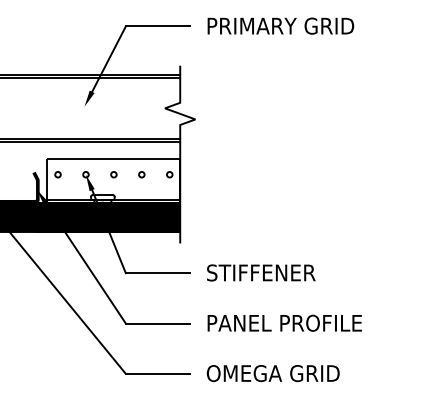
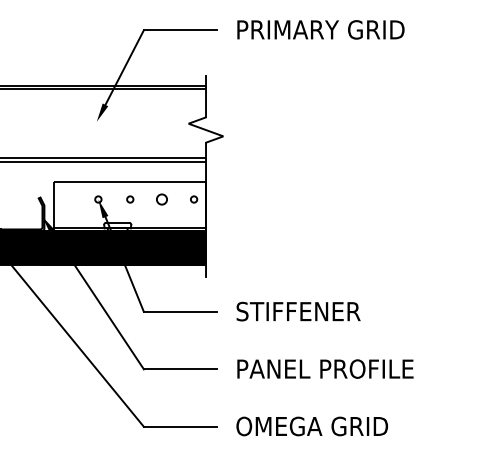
circle: (58, 174) -> (66, 199), removed
circle: (142, 174) -> (162, 199), size x1.6

